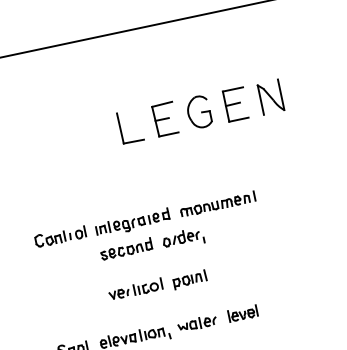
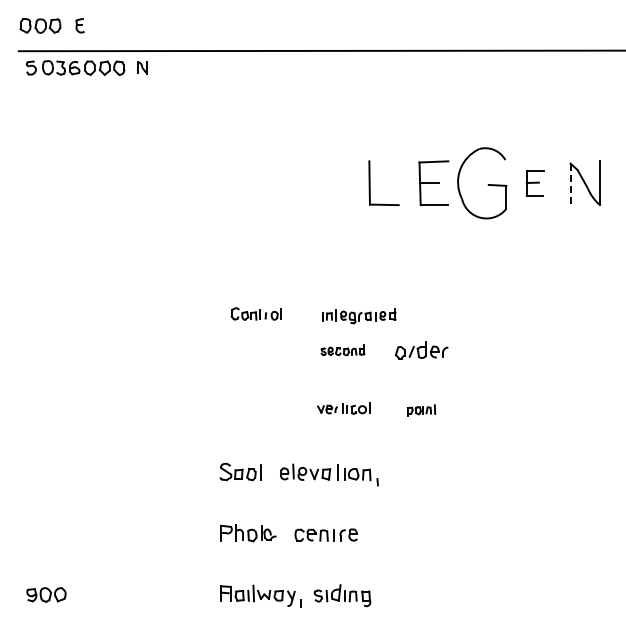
line: (260, 100) -> (570, 185), solid -> dashed
part: (236, 104) -> (535, 183), size x0.6
part: (199, 112) -> (482, 183), size x1.6
part: (217, 204) -> (481, 315), removed
part: (132, 223) -> (359, 316), size x0.7
part: (60, 236) -> (256, 313), size x0.7
line: (203, 240) -> (451, 360), removed
part: (126, 249) -> (342, 350), size x0.6
part: (190, 279) -> (421, 410), size x0.6
part: (135, 289) -> (343, 408), size x0.7
part: (243, 313) -> (484, 472), removed
part: (197, 323) -> (418, 472), removed

